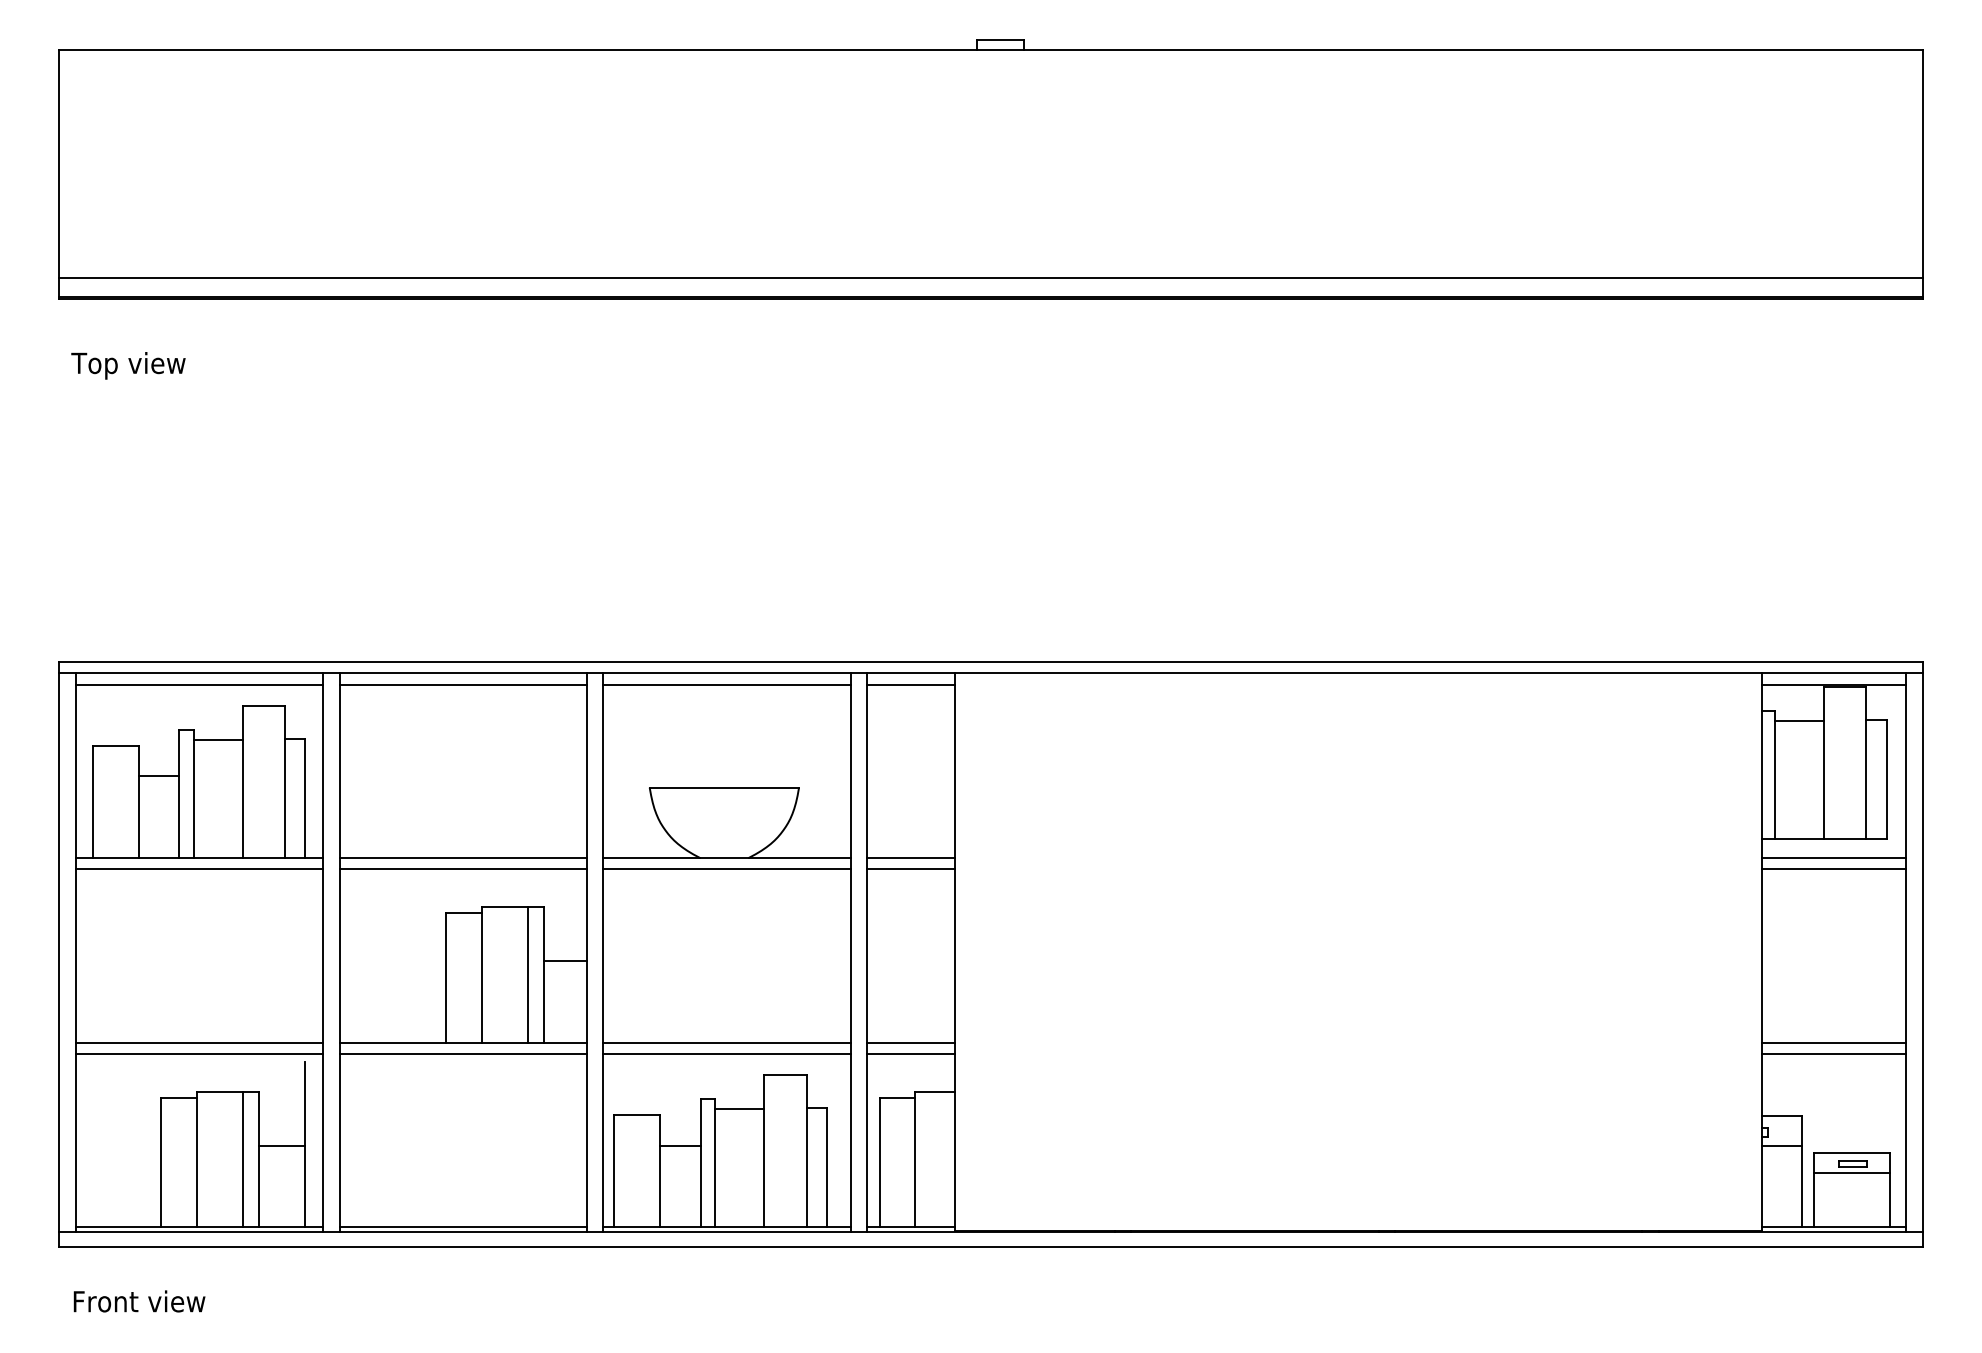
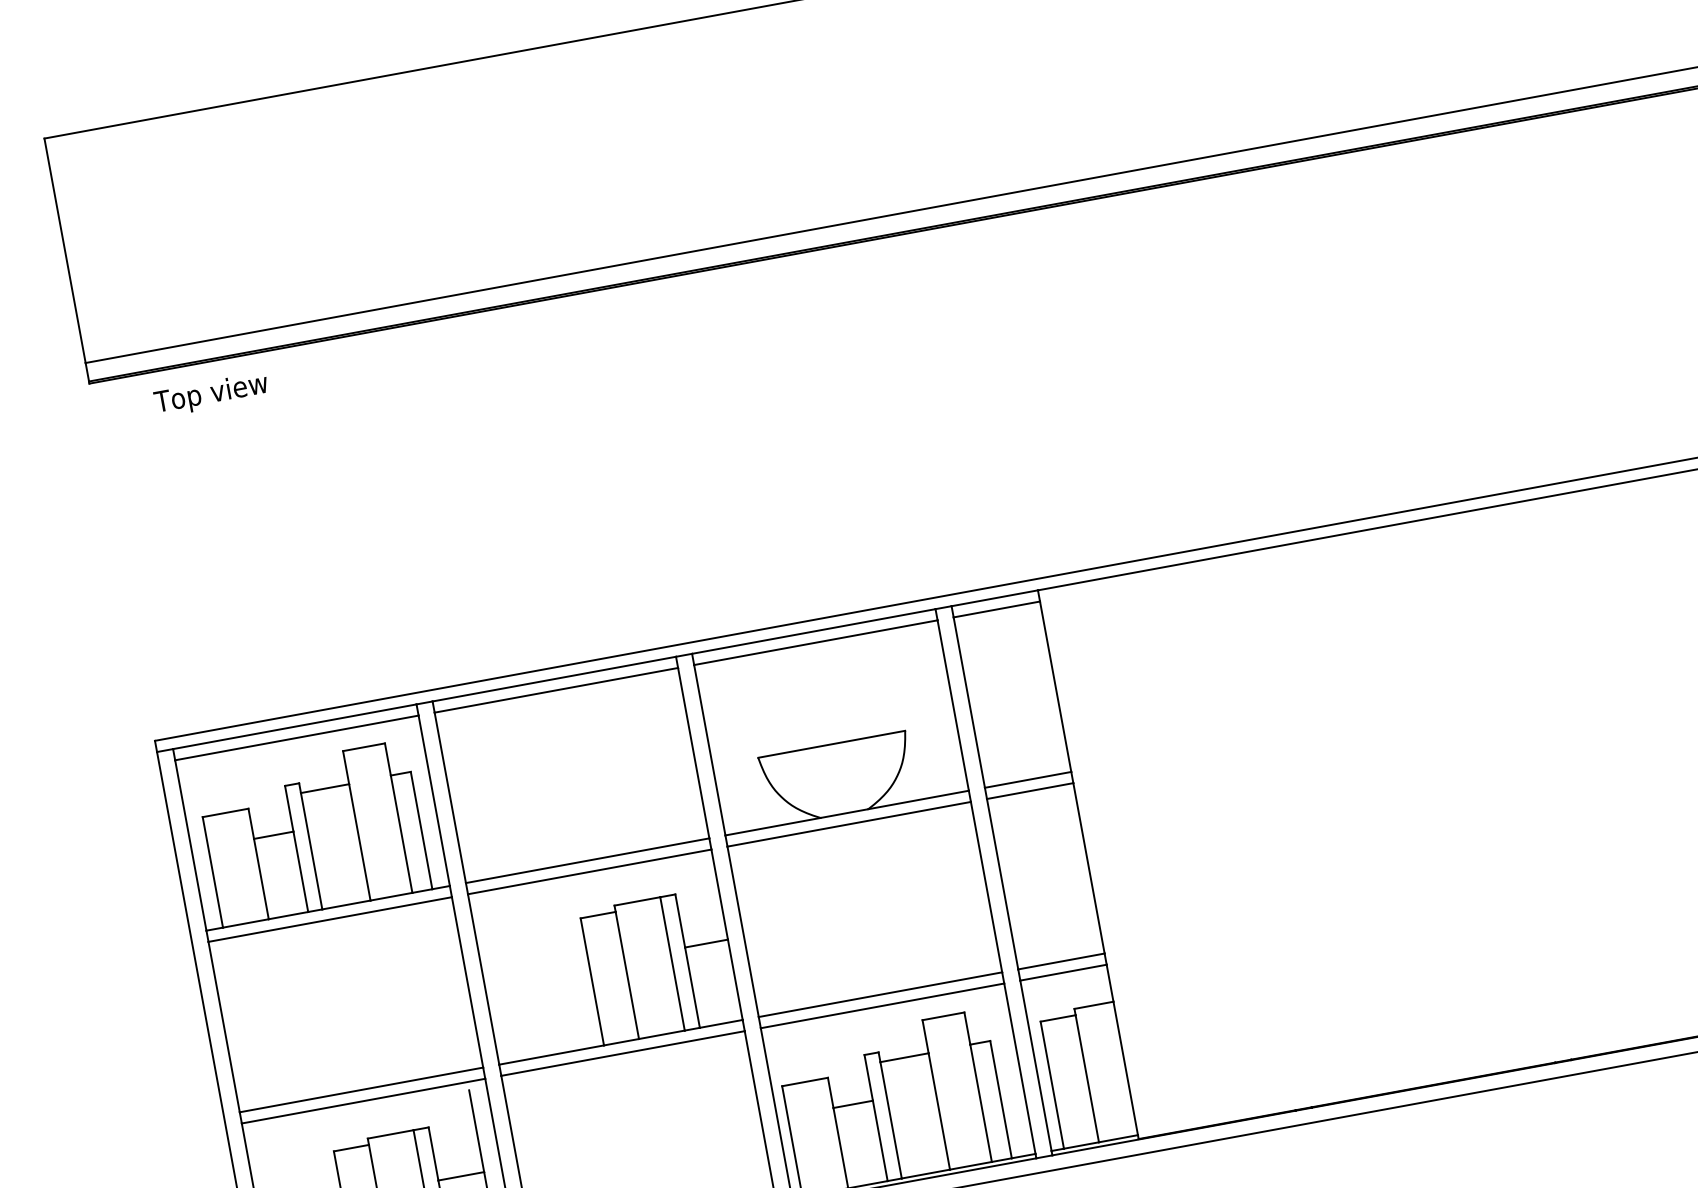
text: (128, 365) -> (211, 394), moved

